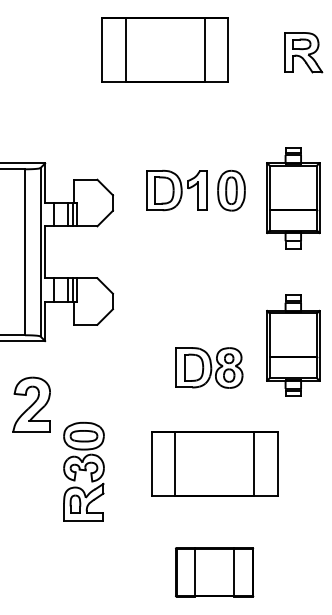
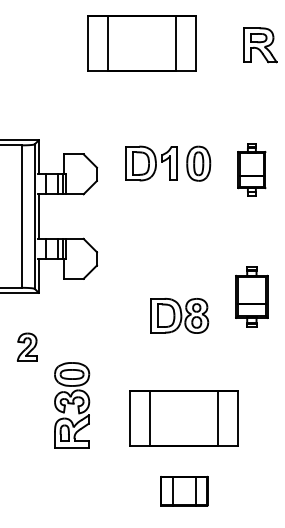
part: (292, 197) -> (251, 169), size x0.6
part: (292, 345) -> (251, 296), size x0.7
part: (30, 404) -> (26, 347), size x0.6
part: (213, 464) -> (183, 418), moved
part: (214, 571) -> (184, 490), size x0.7

